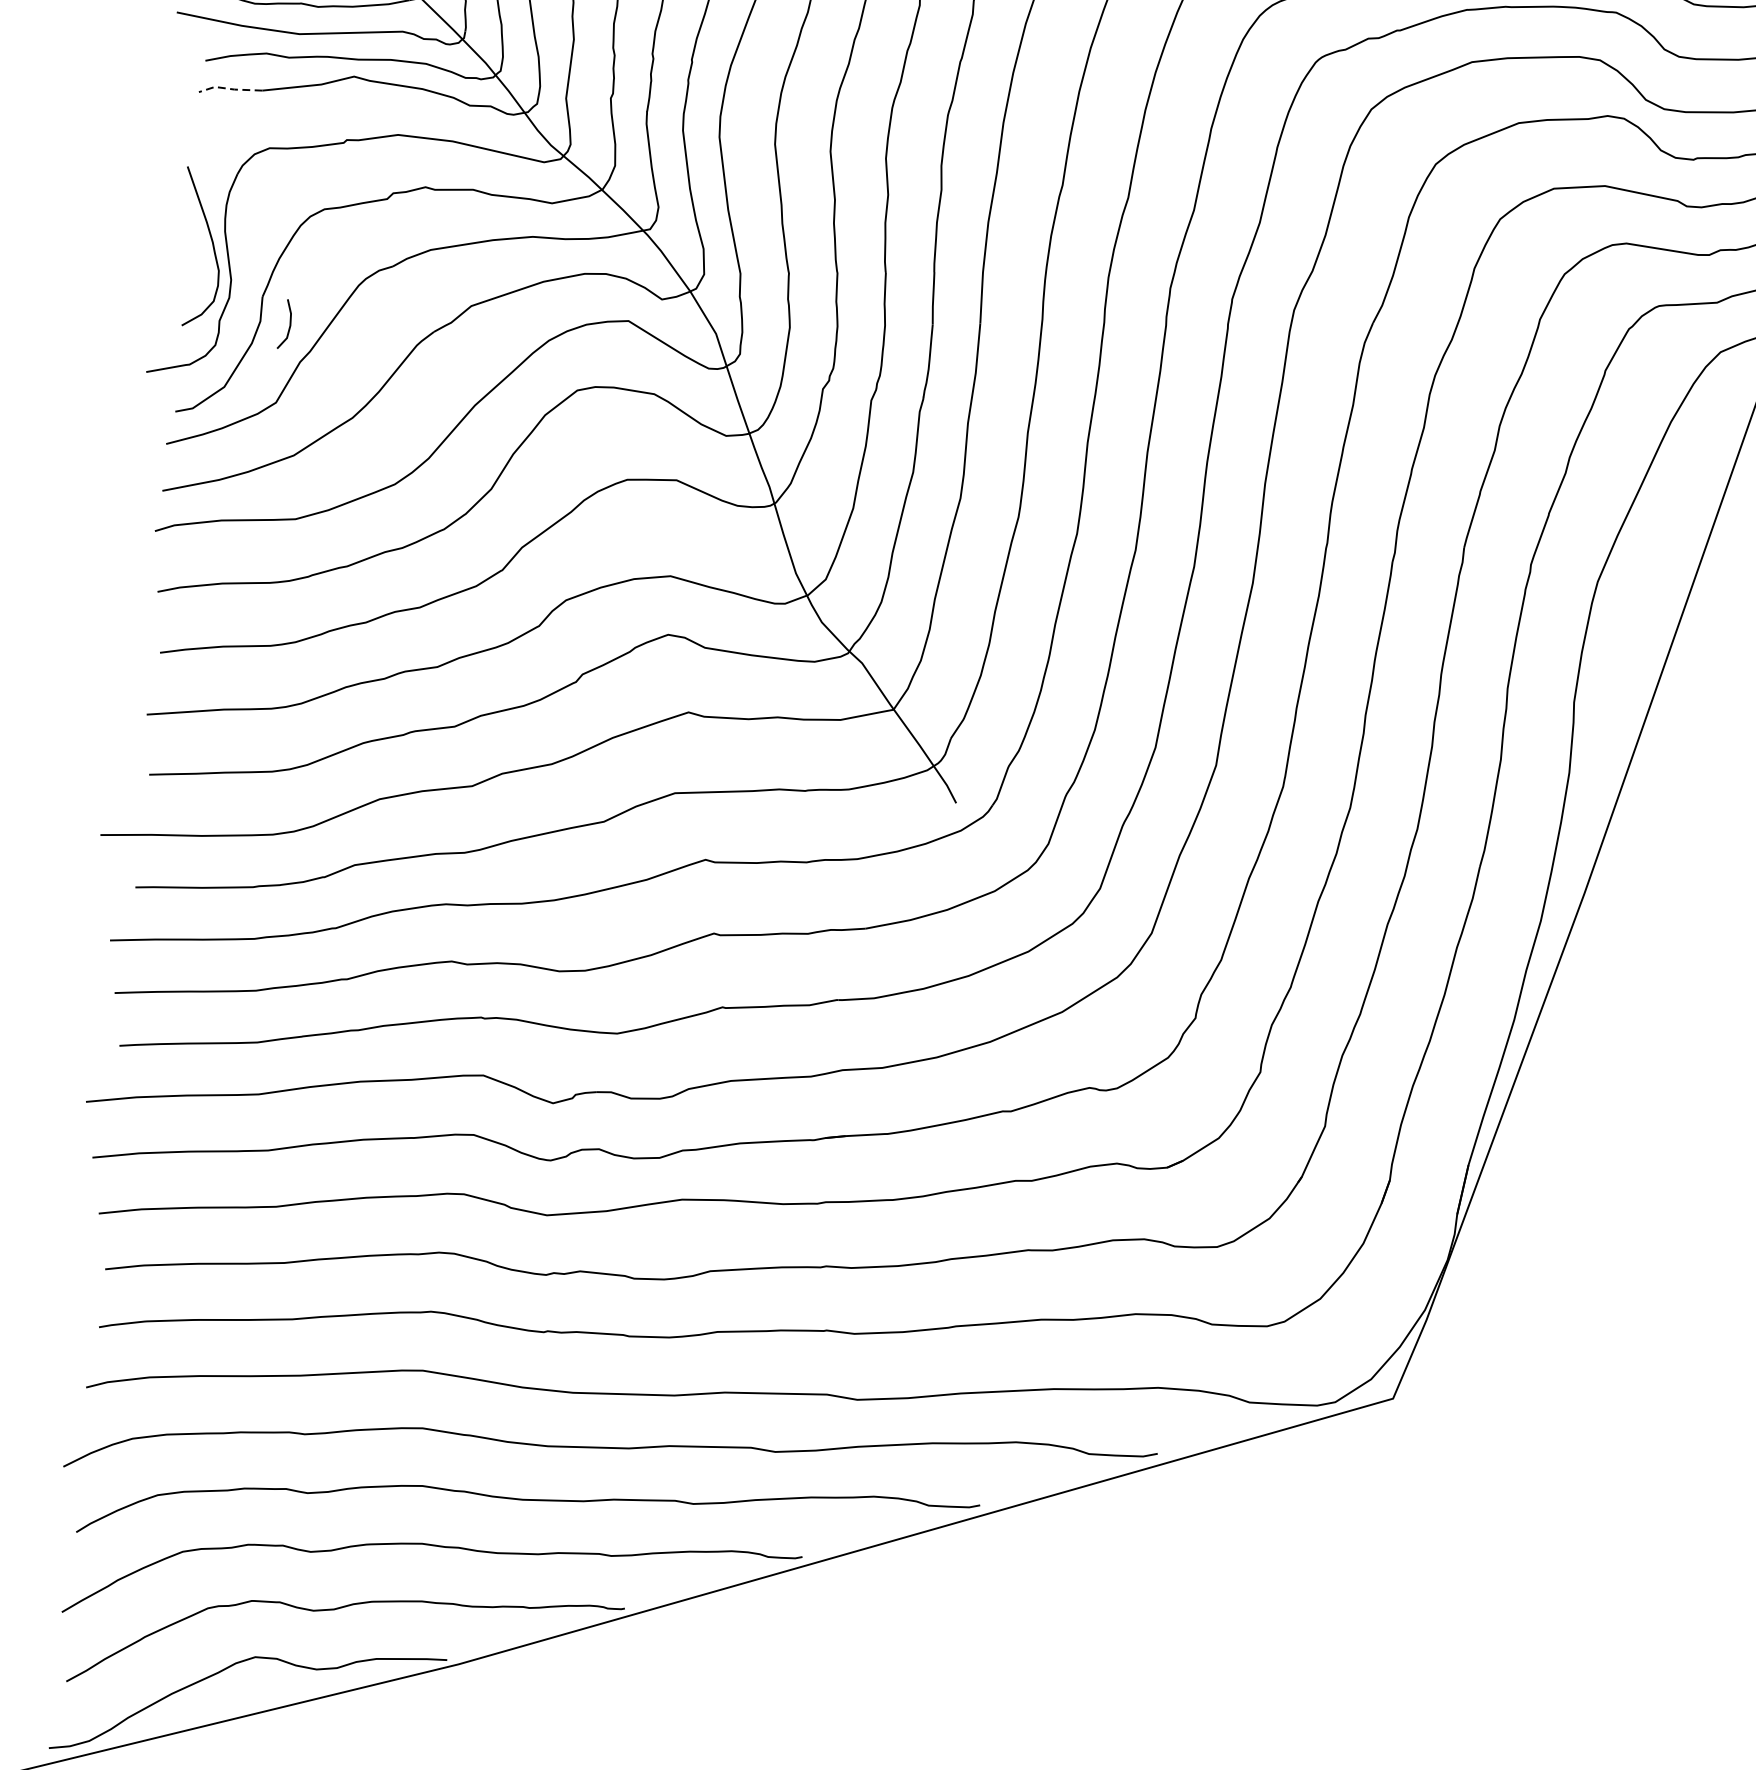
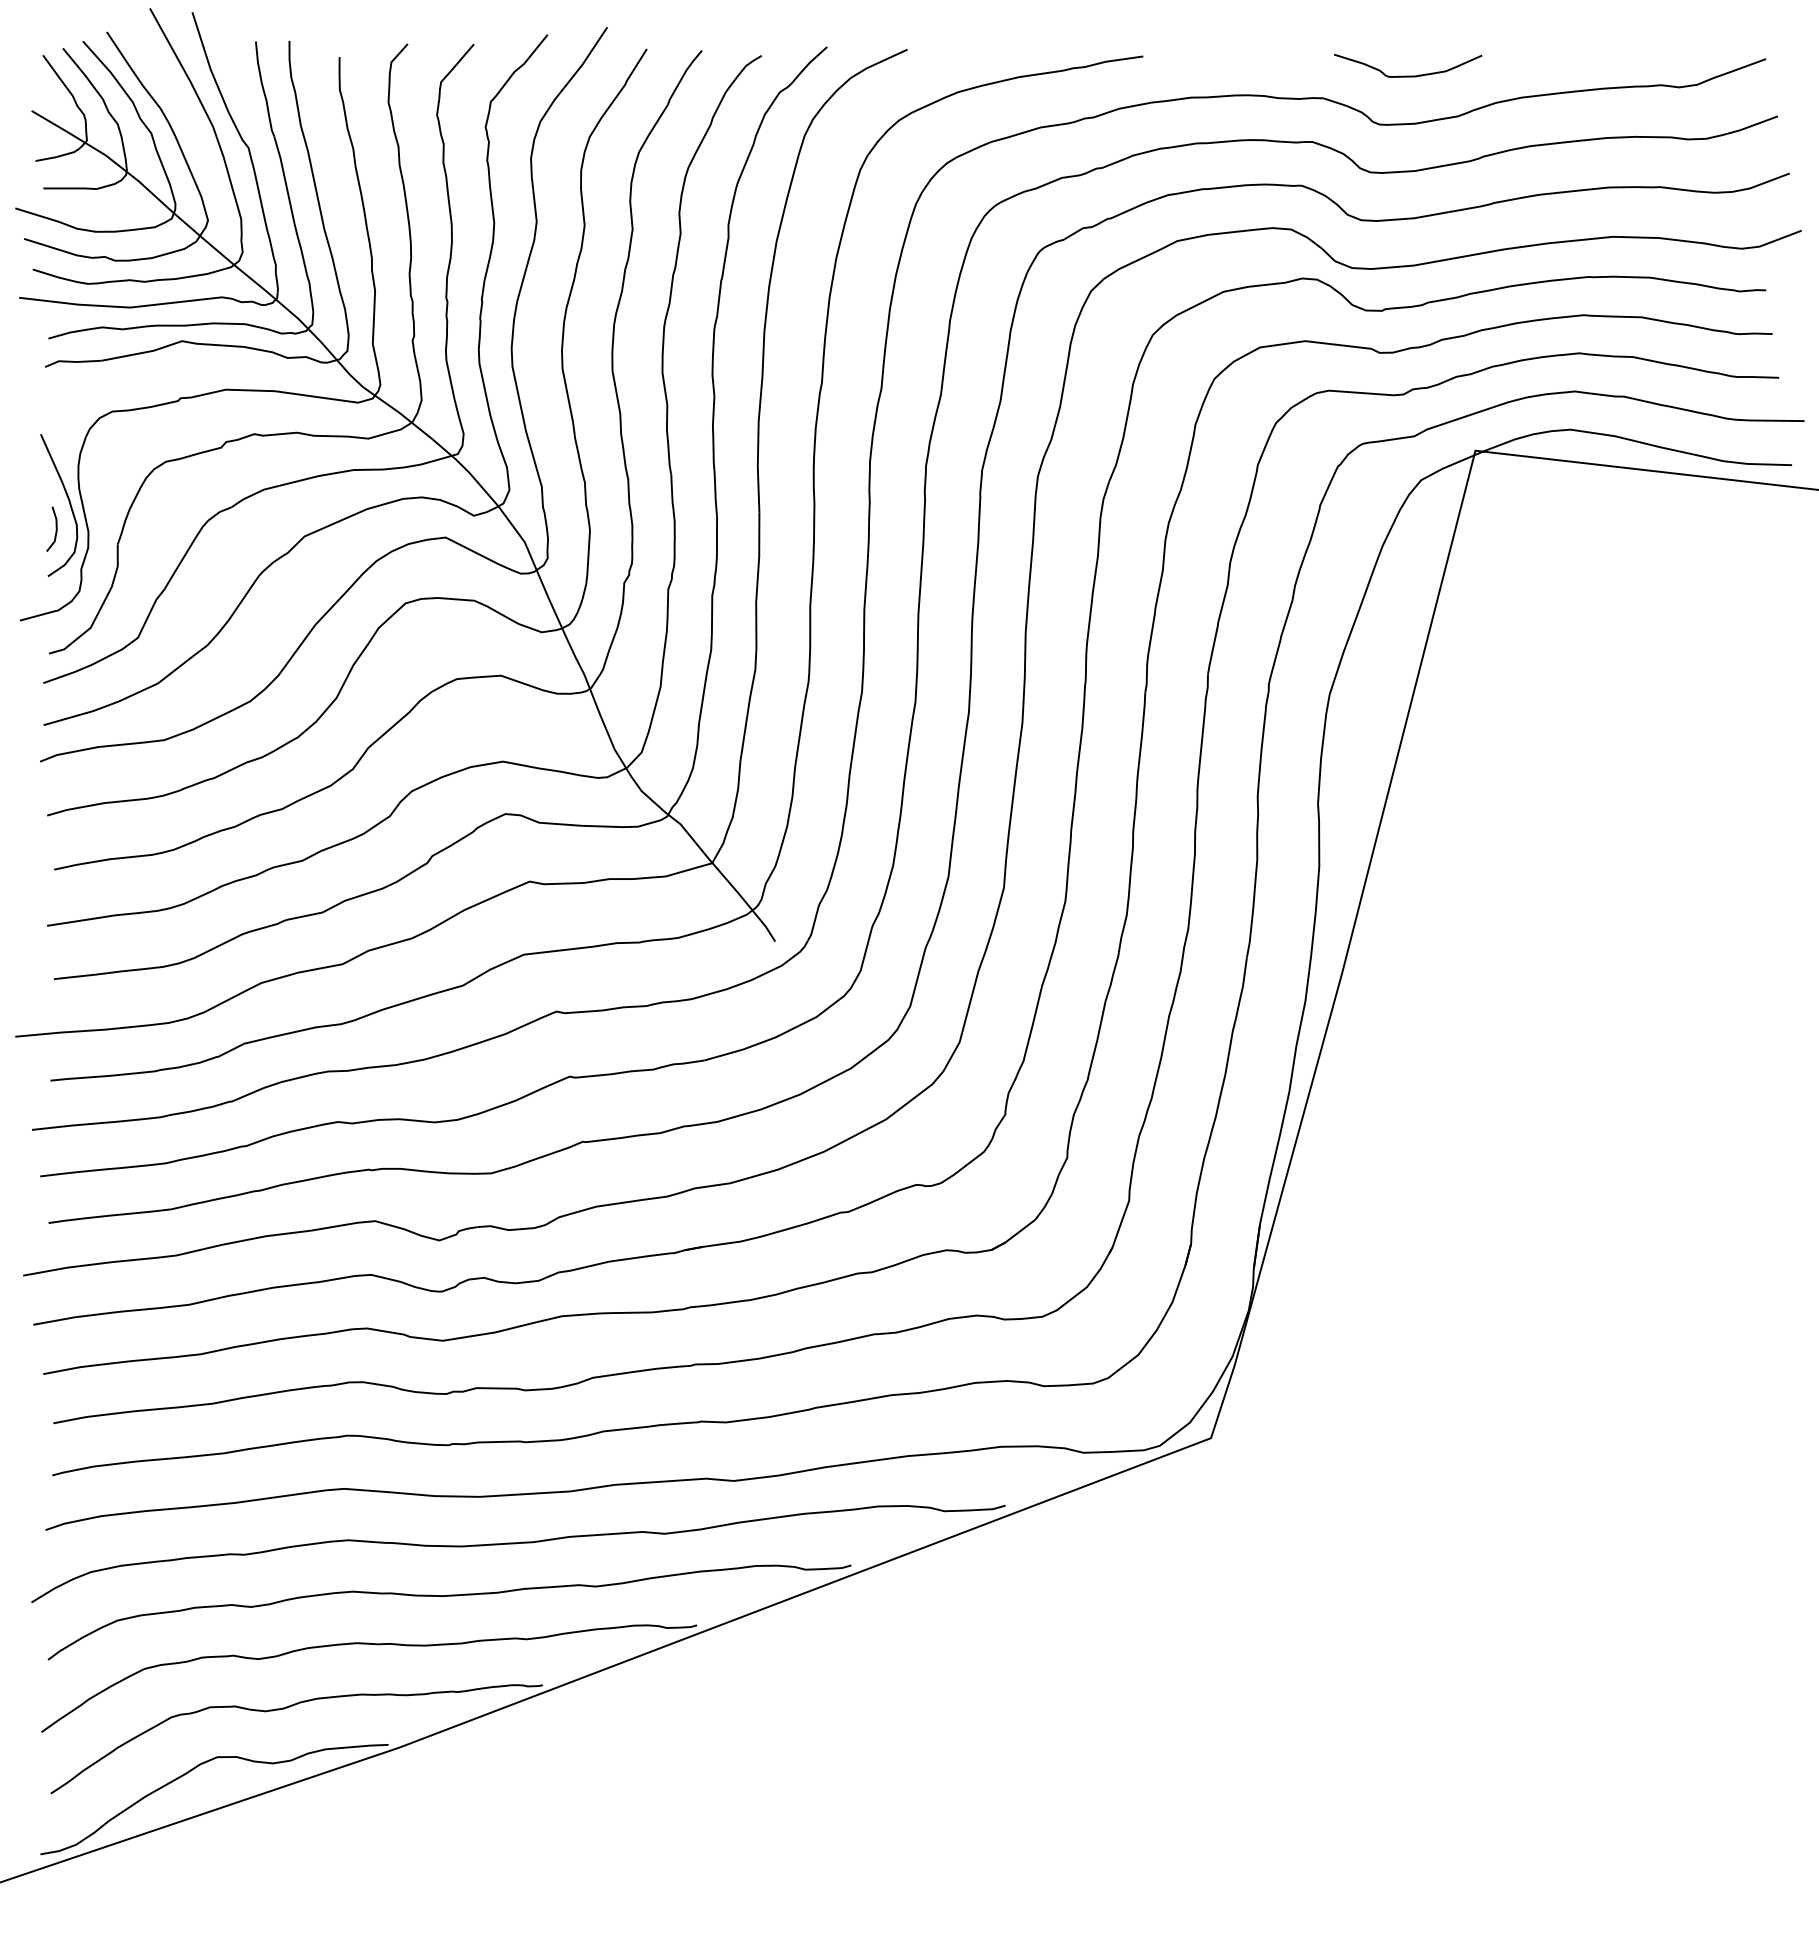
line: (228, 88) -> (71, 361), dashed -> solid
line: (289, 323) -> (55, 528), moved

